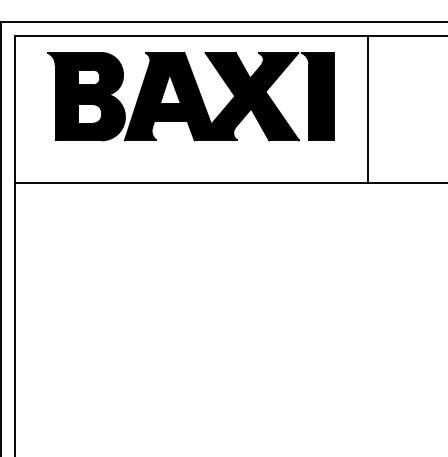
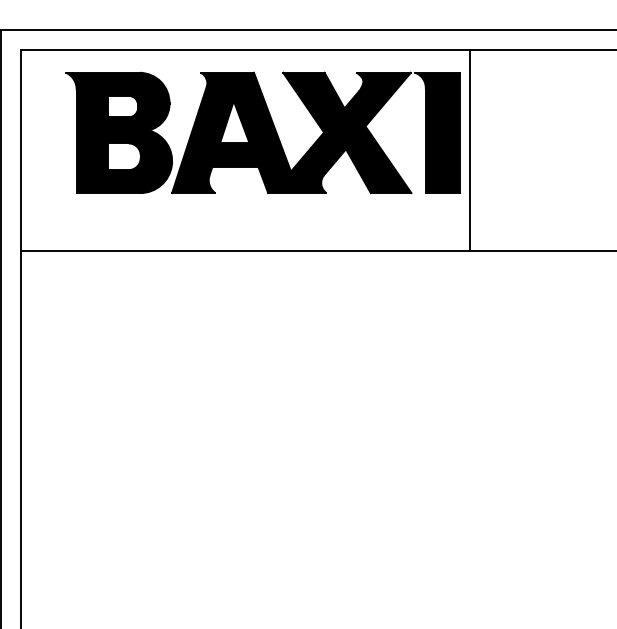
line: (367, 109) -> (470, 150), moved

